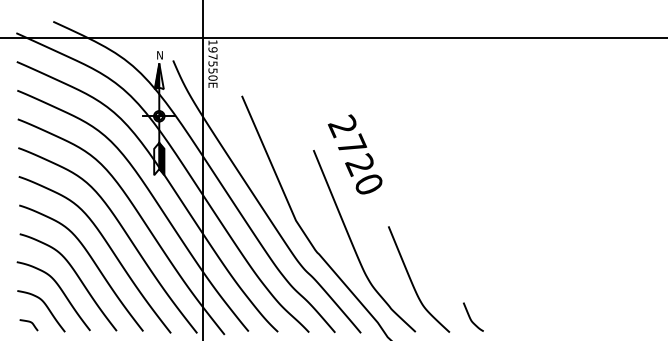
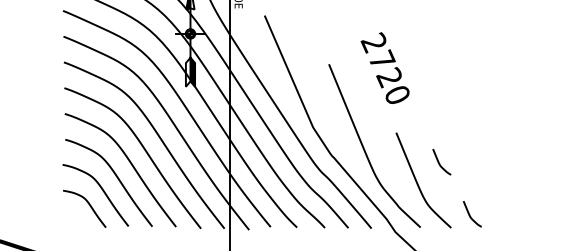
text: (354, 154) -> (384, 68), moved
curve: (436, 258) -> (439, 161), added
curve: (30, 323) -> (74, 219), removed

